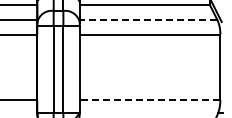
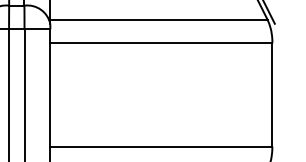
line: (148, 19) -> (158, 19), dashed -> solid
line: (149, 100) -> (160, 147), dashed -> solid

